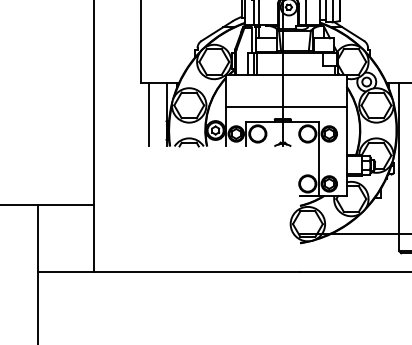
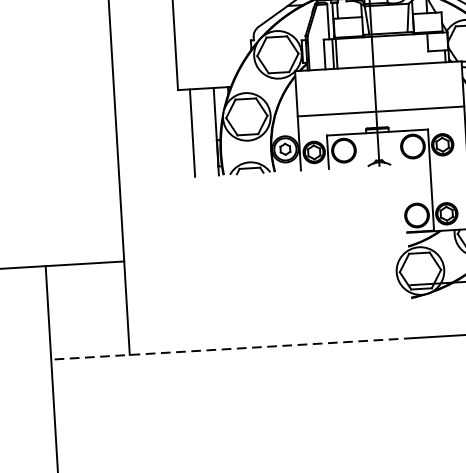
line: (168, 272) -> (231, 349), solid -> dashed

